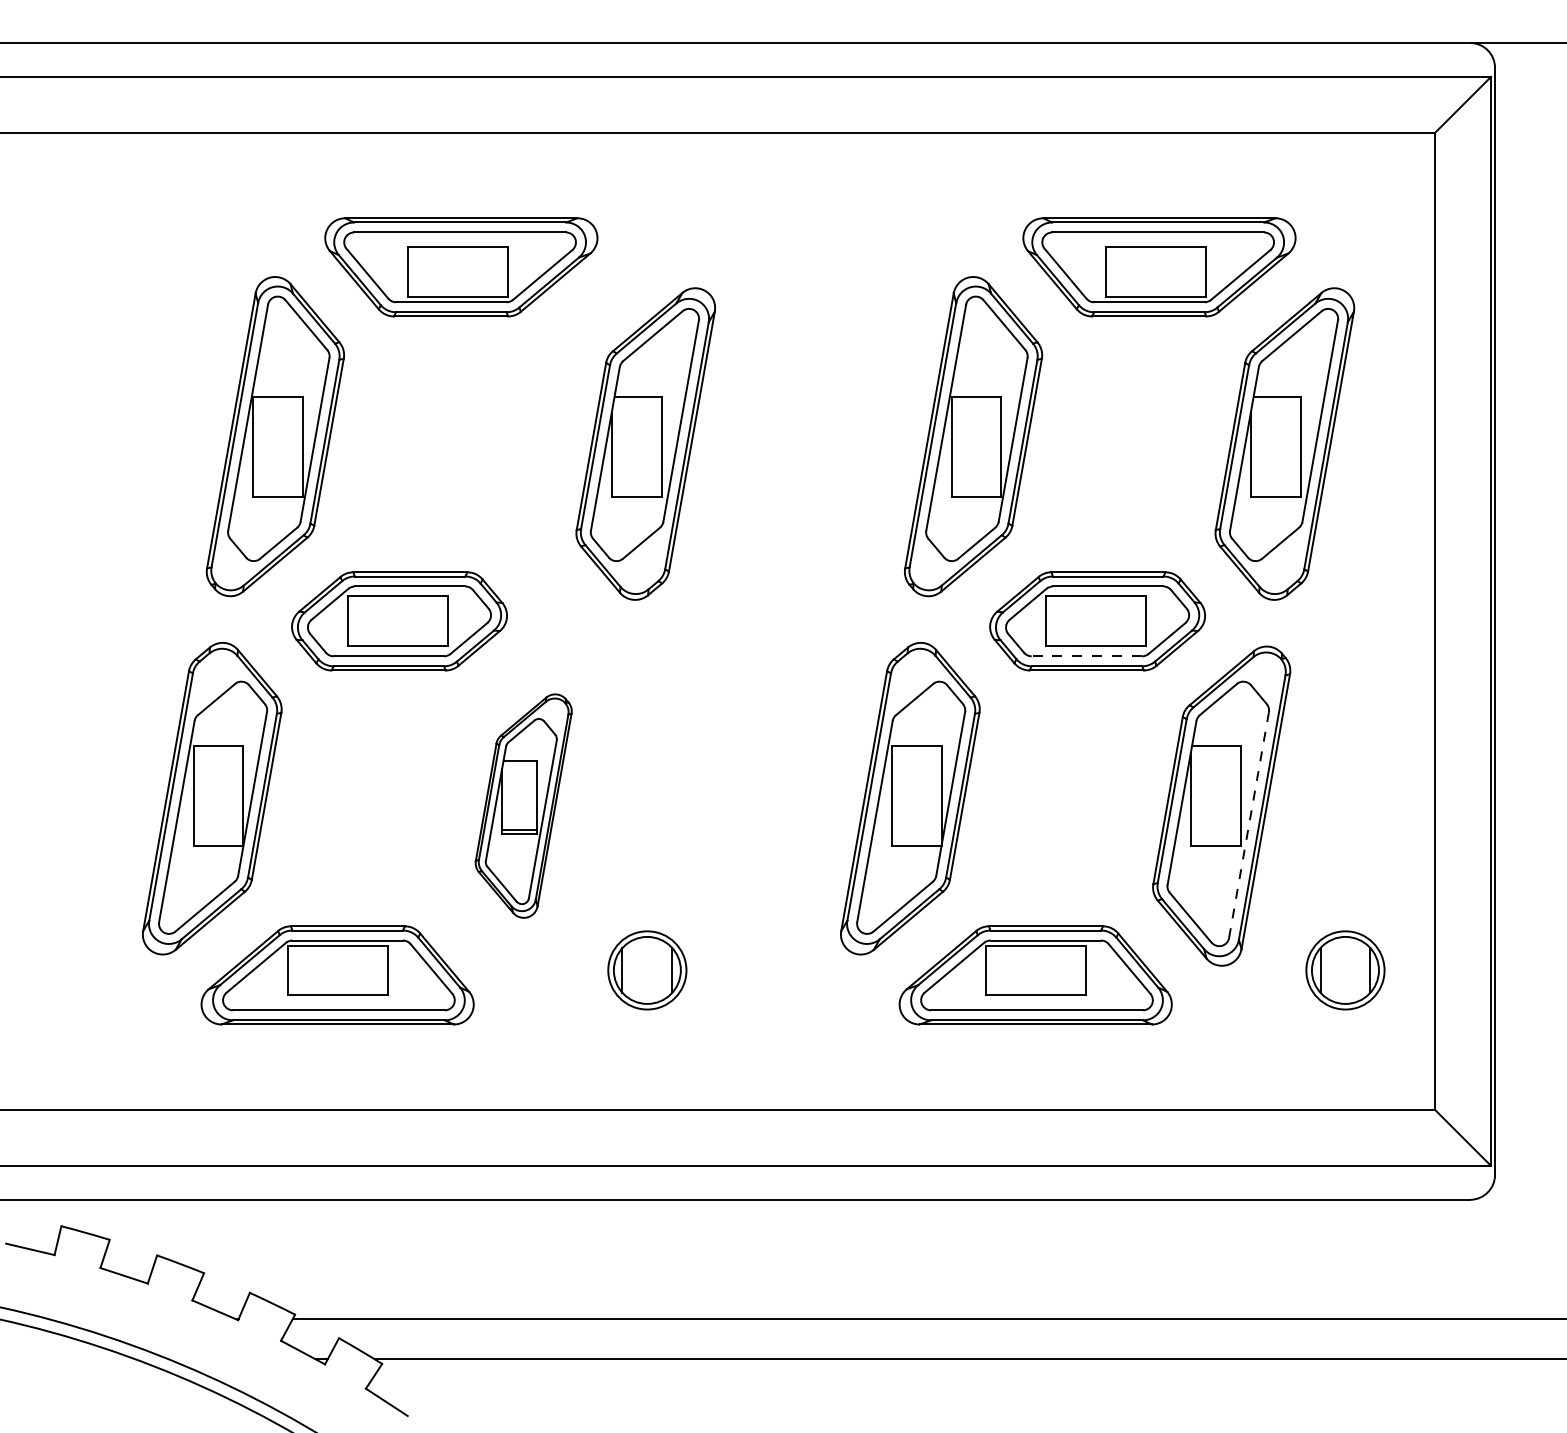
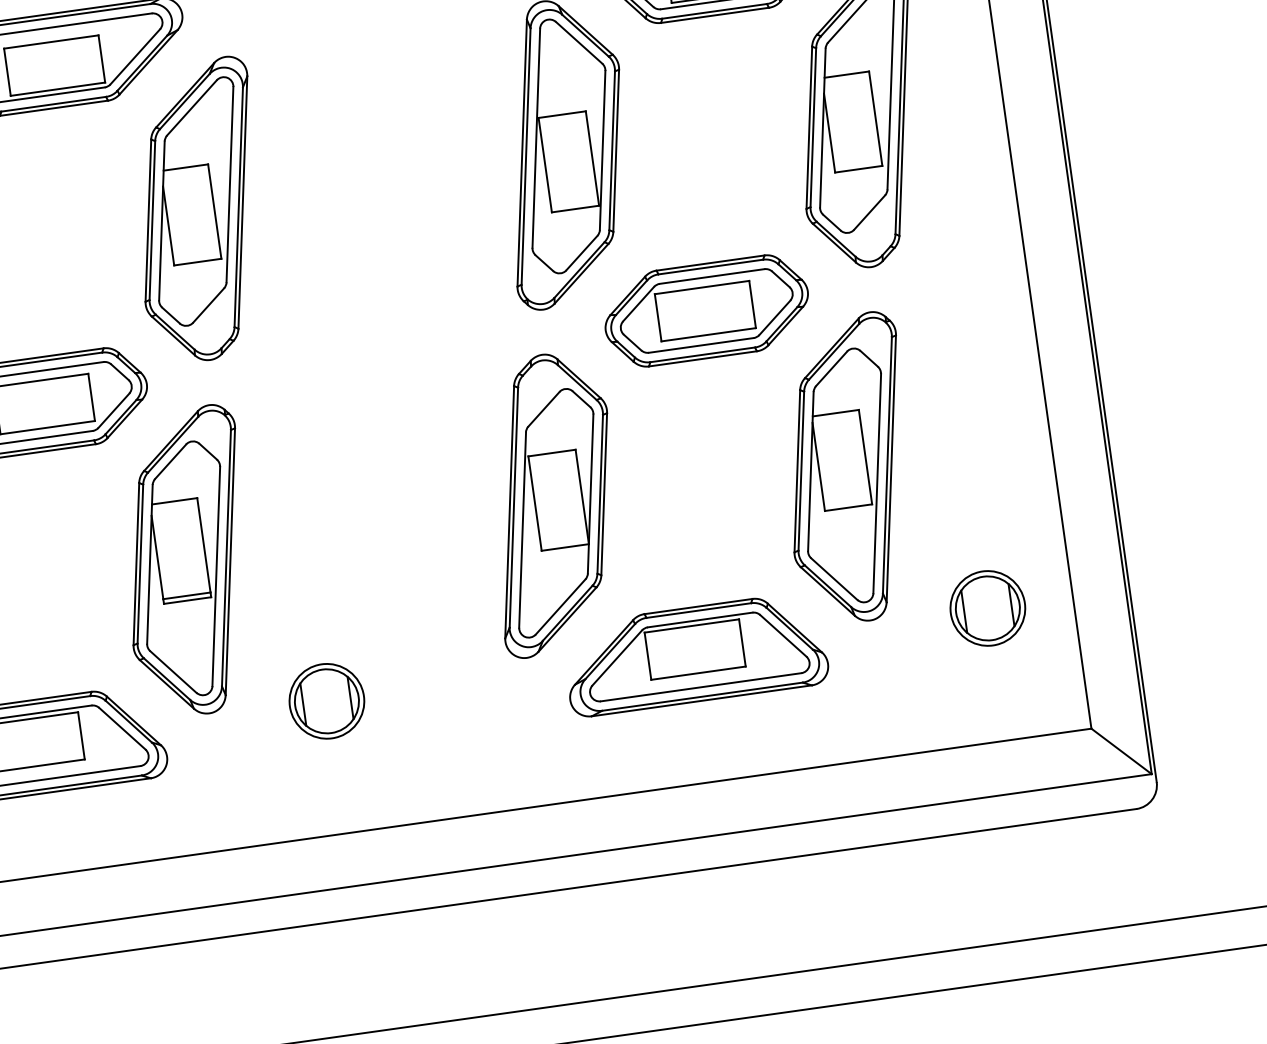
part: (645, 443) -> (199, 210), moved
line: (1086, 656) -> (700, 345), dashed -> solid
part: (523, 805) -> (187, 561), size x1.43
line: (1249, 825) -> (877, 483), dashed -> solid

